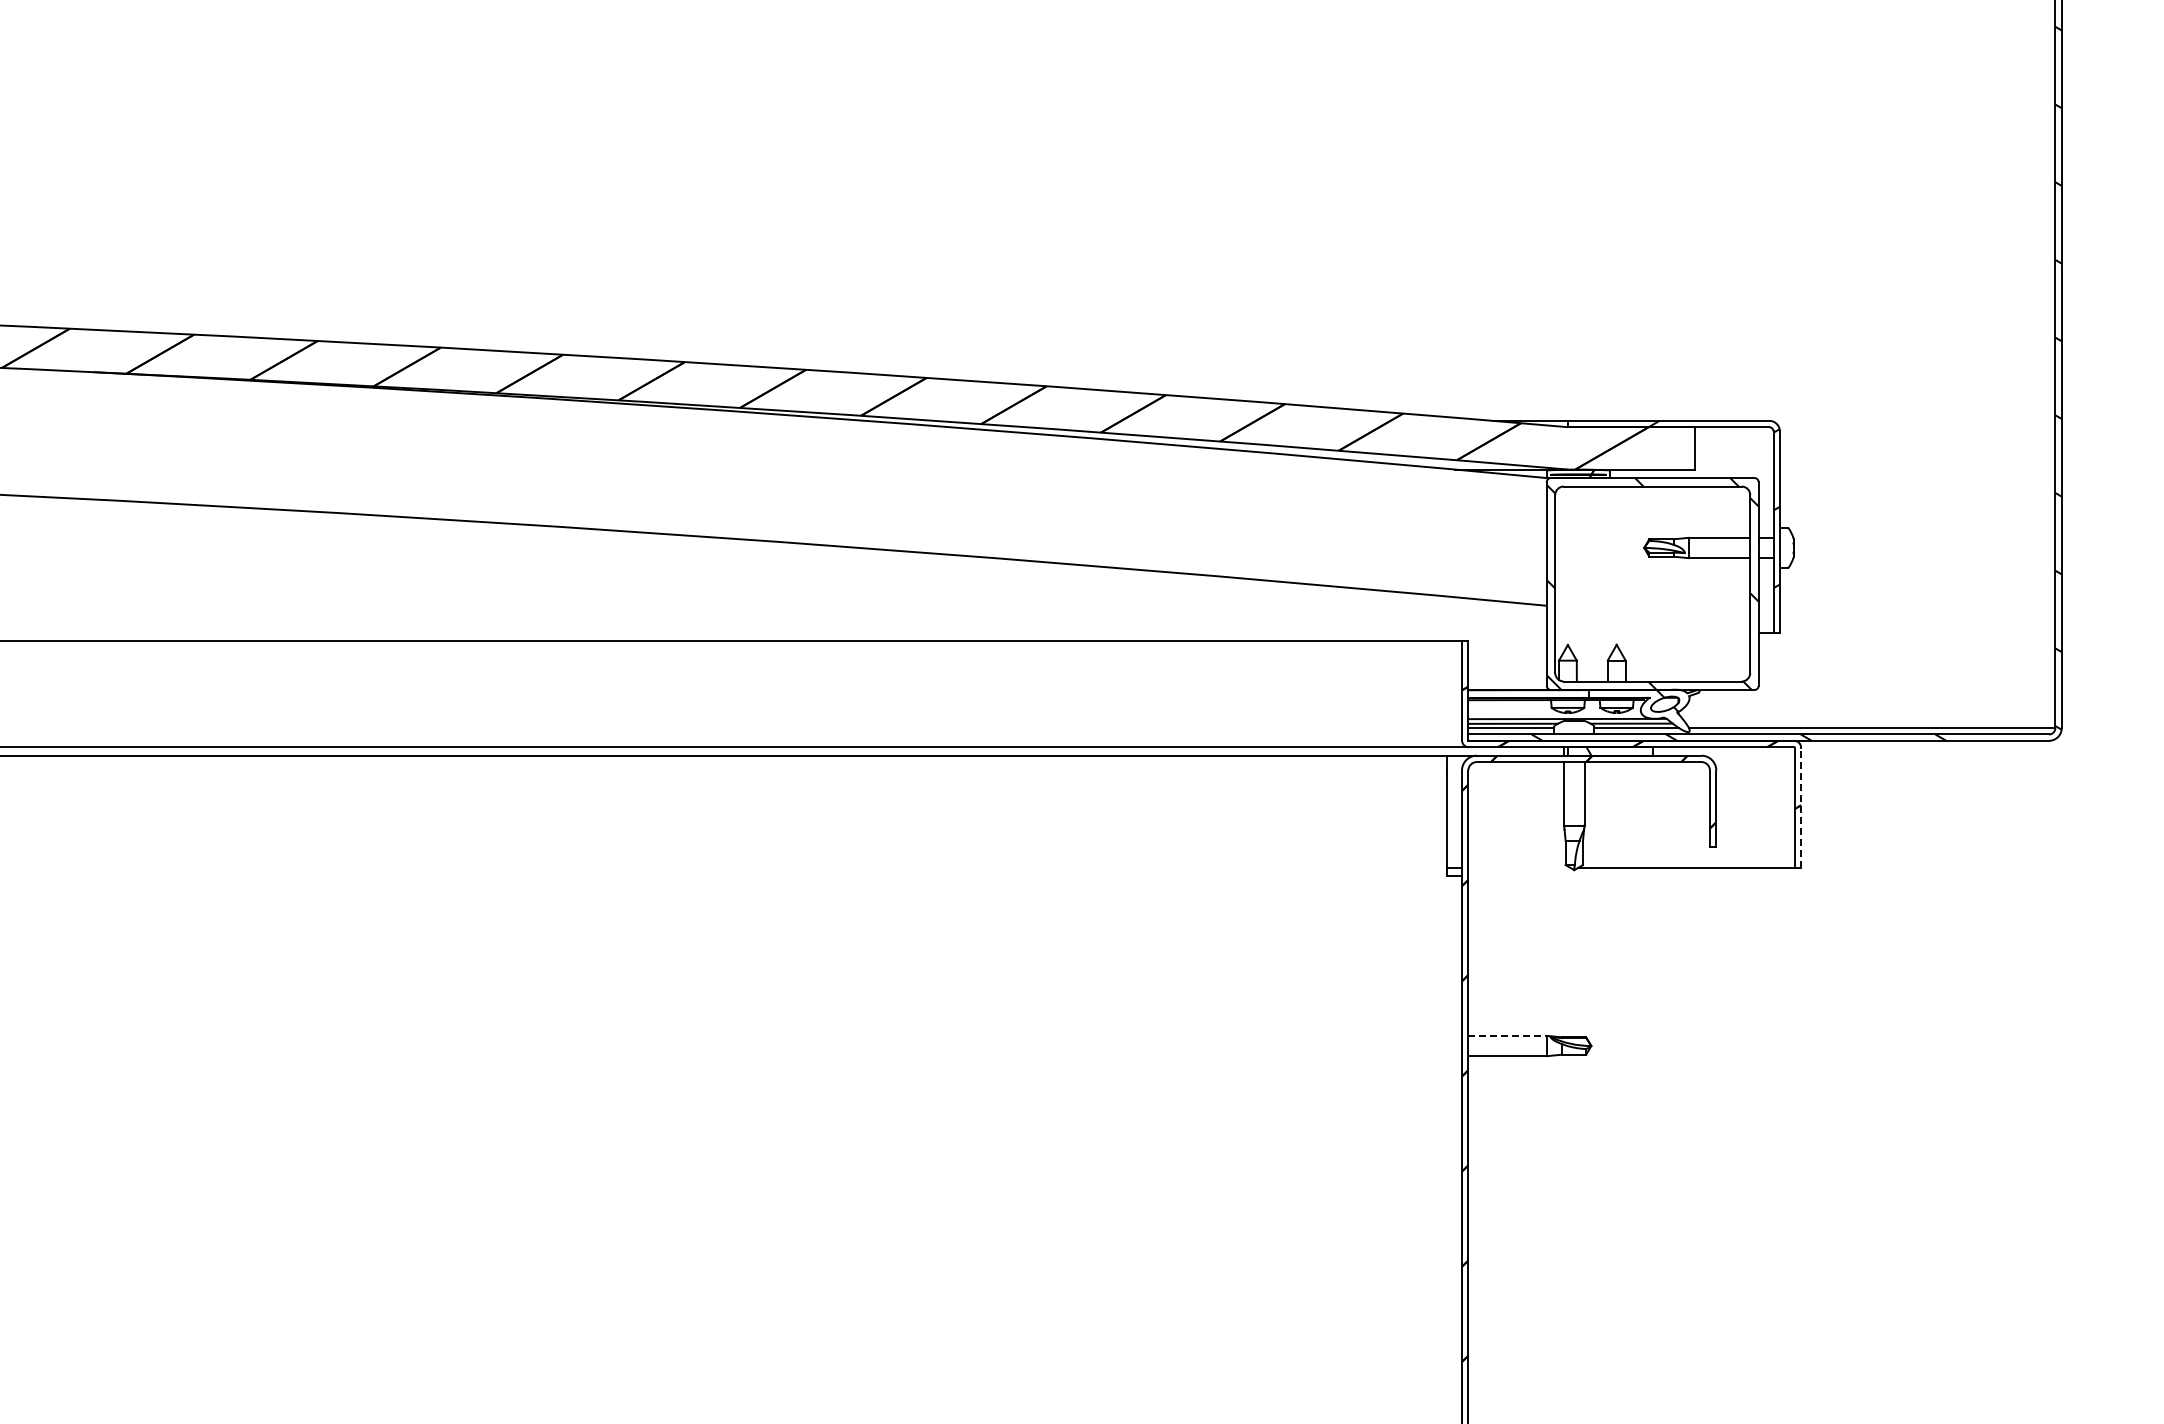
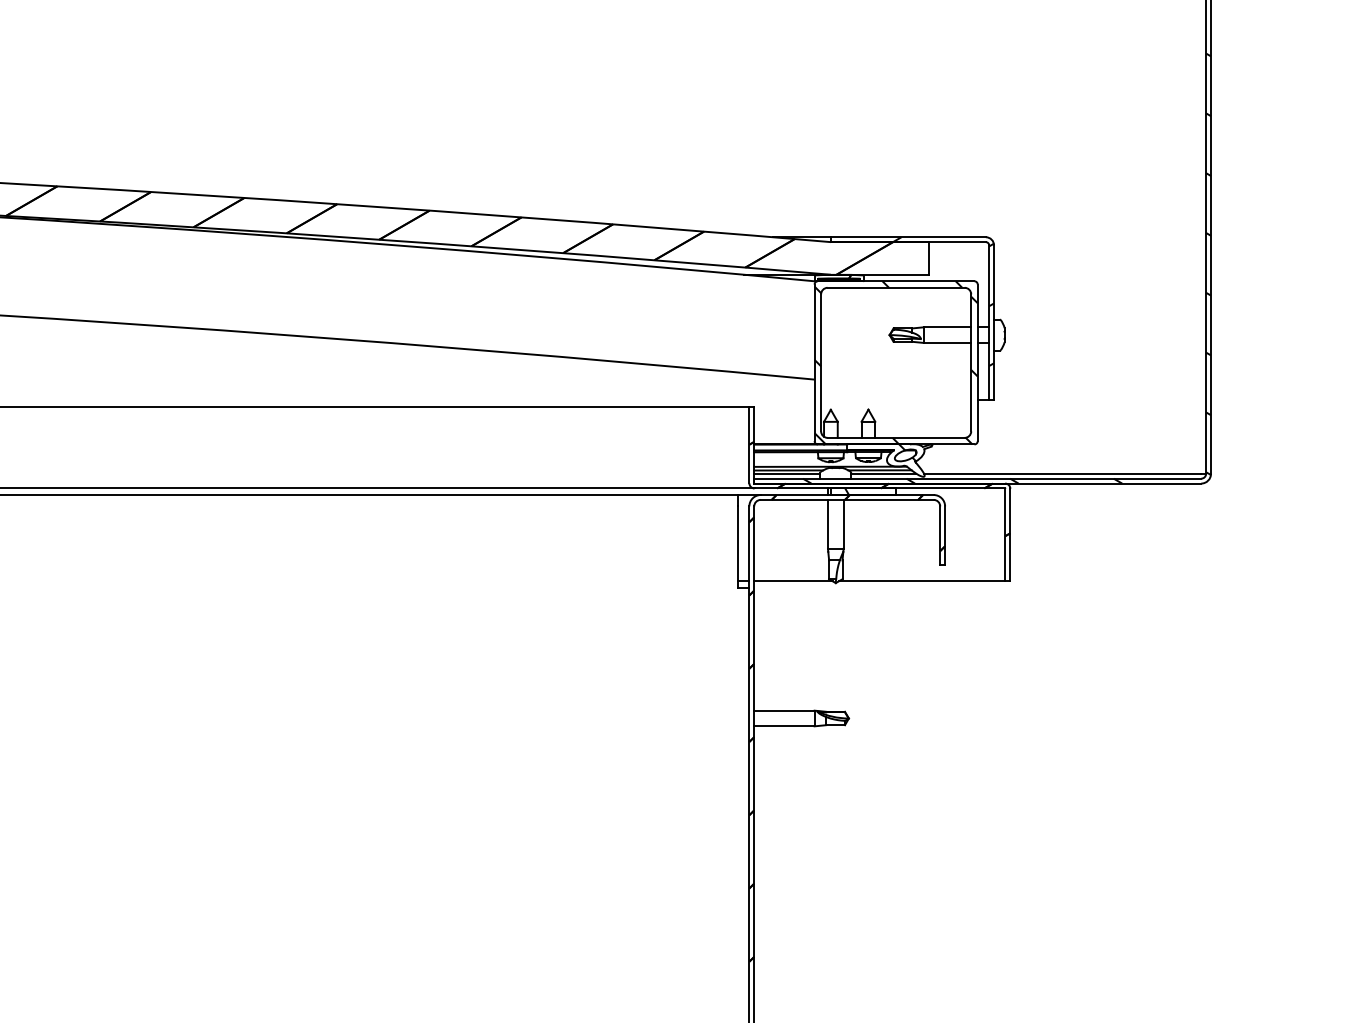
line: (1801, 807) -> (1010, 534), dashed -> solid
line: (1519, 868) -> (793, 581), added
line: (1508, 1035) -> (785, 710), dashed -> solid

